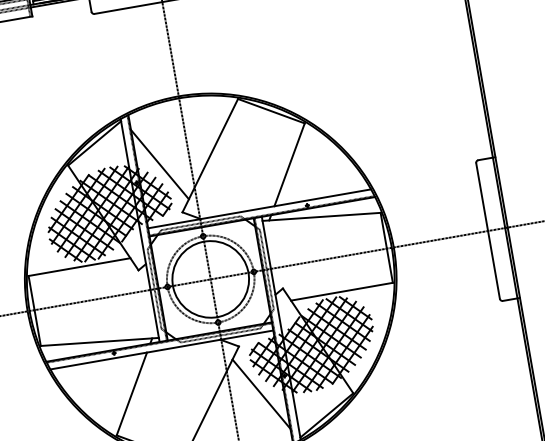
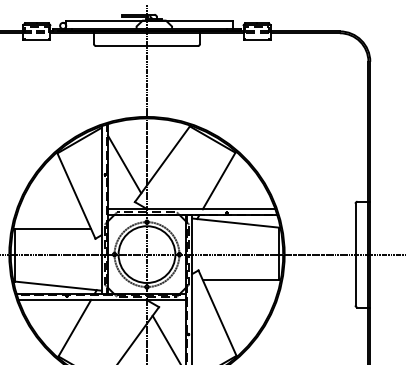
hatch: (109, 212) -> (81, 192), removed
hatch: (312, 346) -> (212, 316), removed

